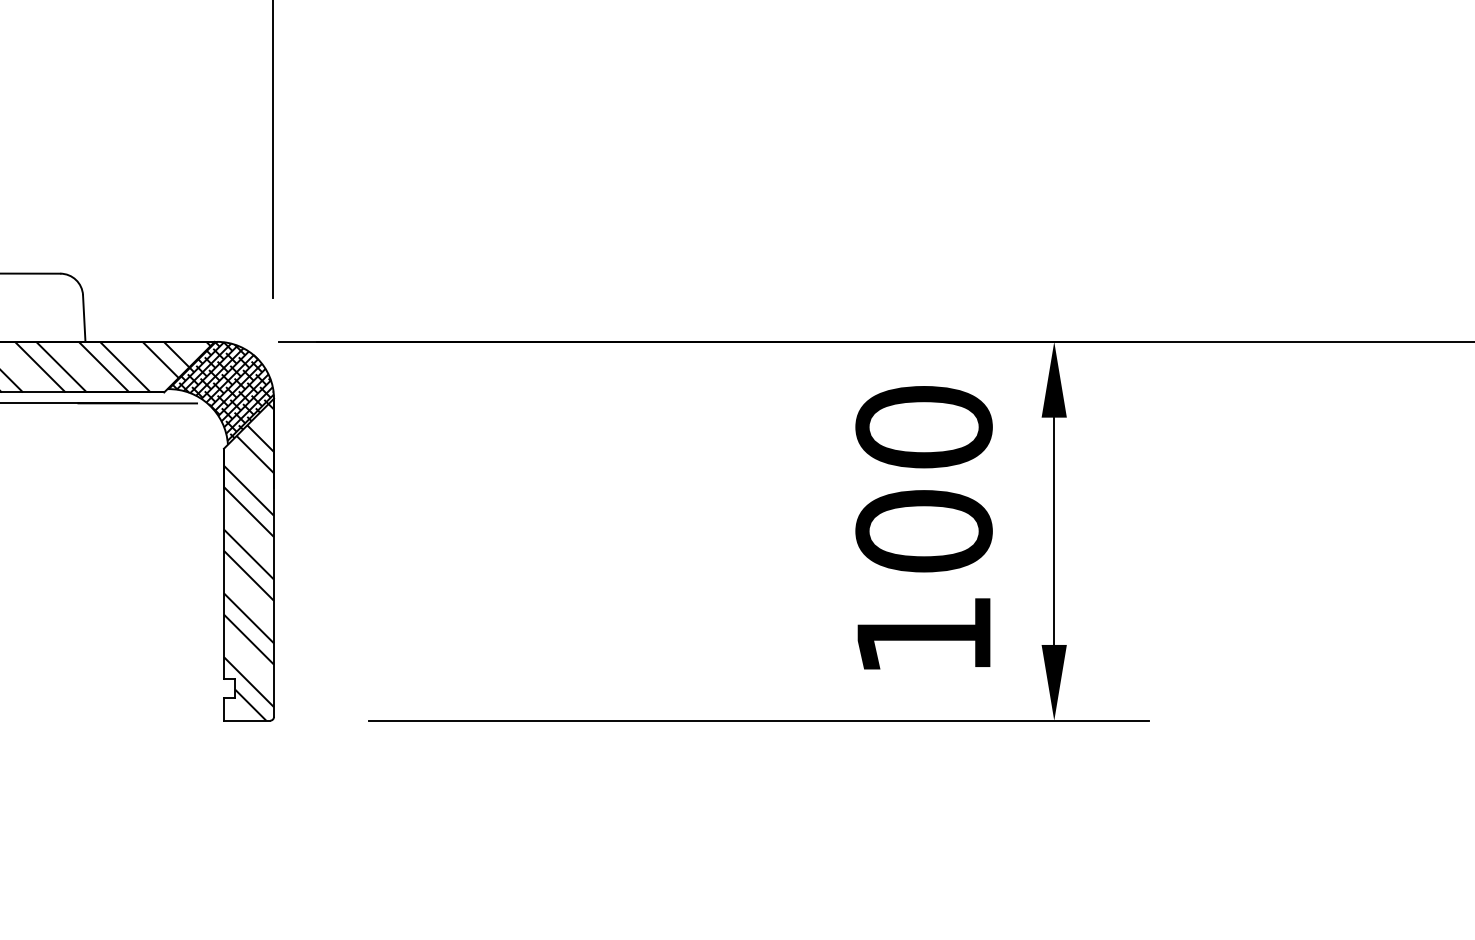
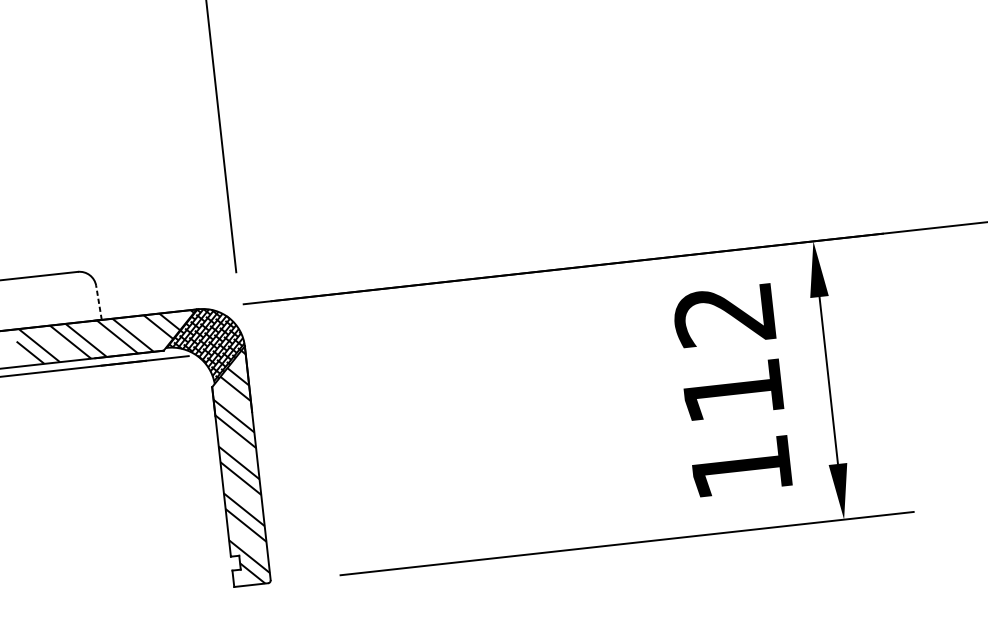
line: (84, 318) -> (99, 302), solid -> dashed
text: (923, 479) -> (728, 353), 100 -> 112

